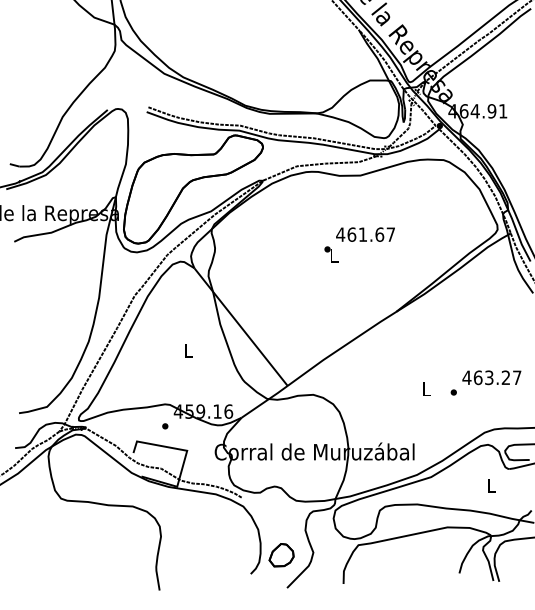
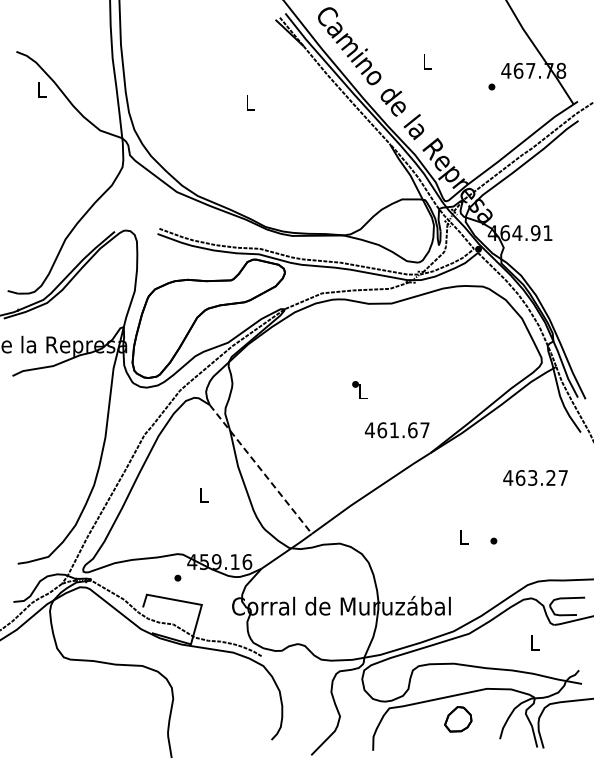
text: (364, 234) -> (396, 430), moved
line: (241, 327) -> (261, 469), solid -> dashed
text: (491, 377) -> (535, 477), moved
part: (281, 555) -> (458, 719), moved

